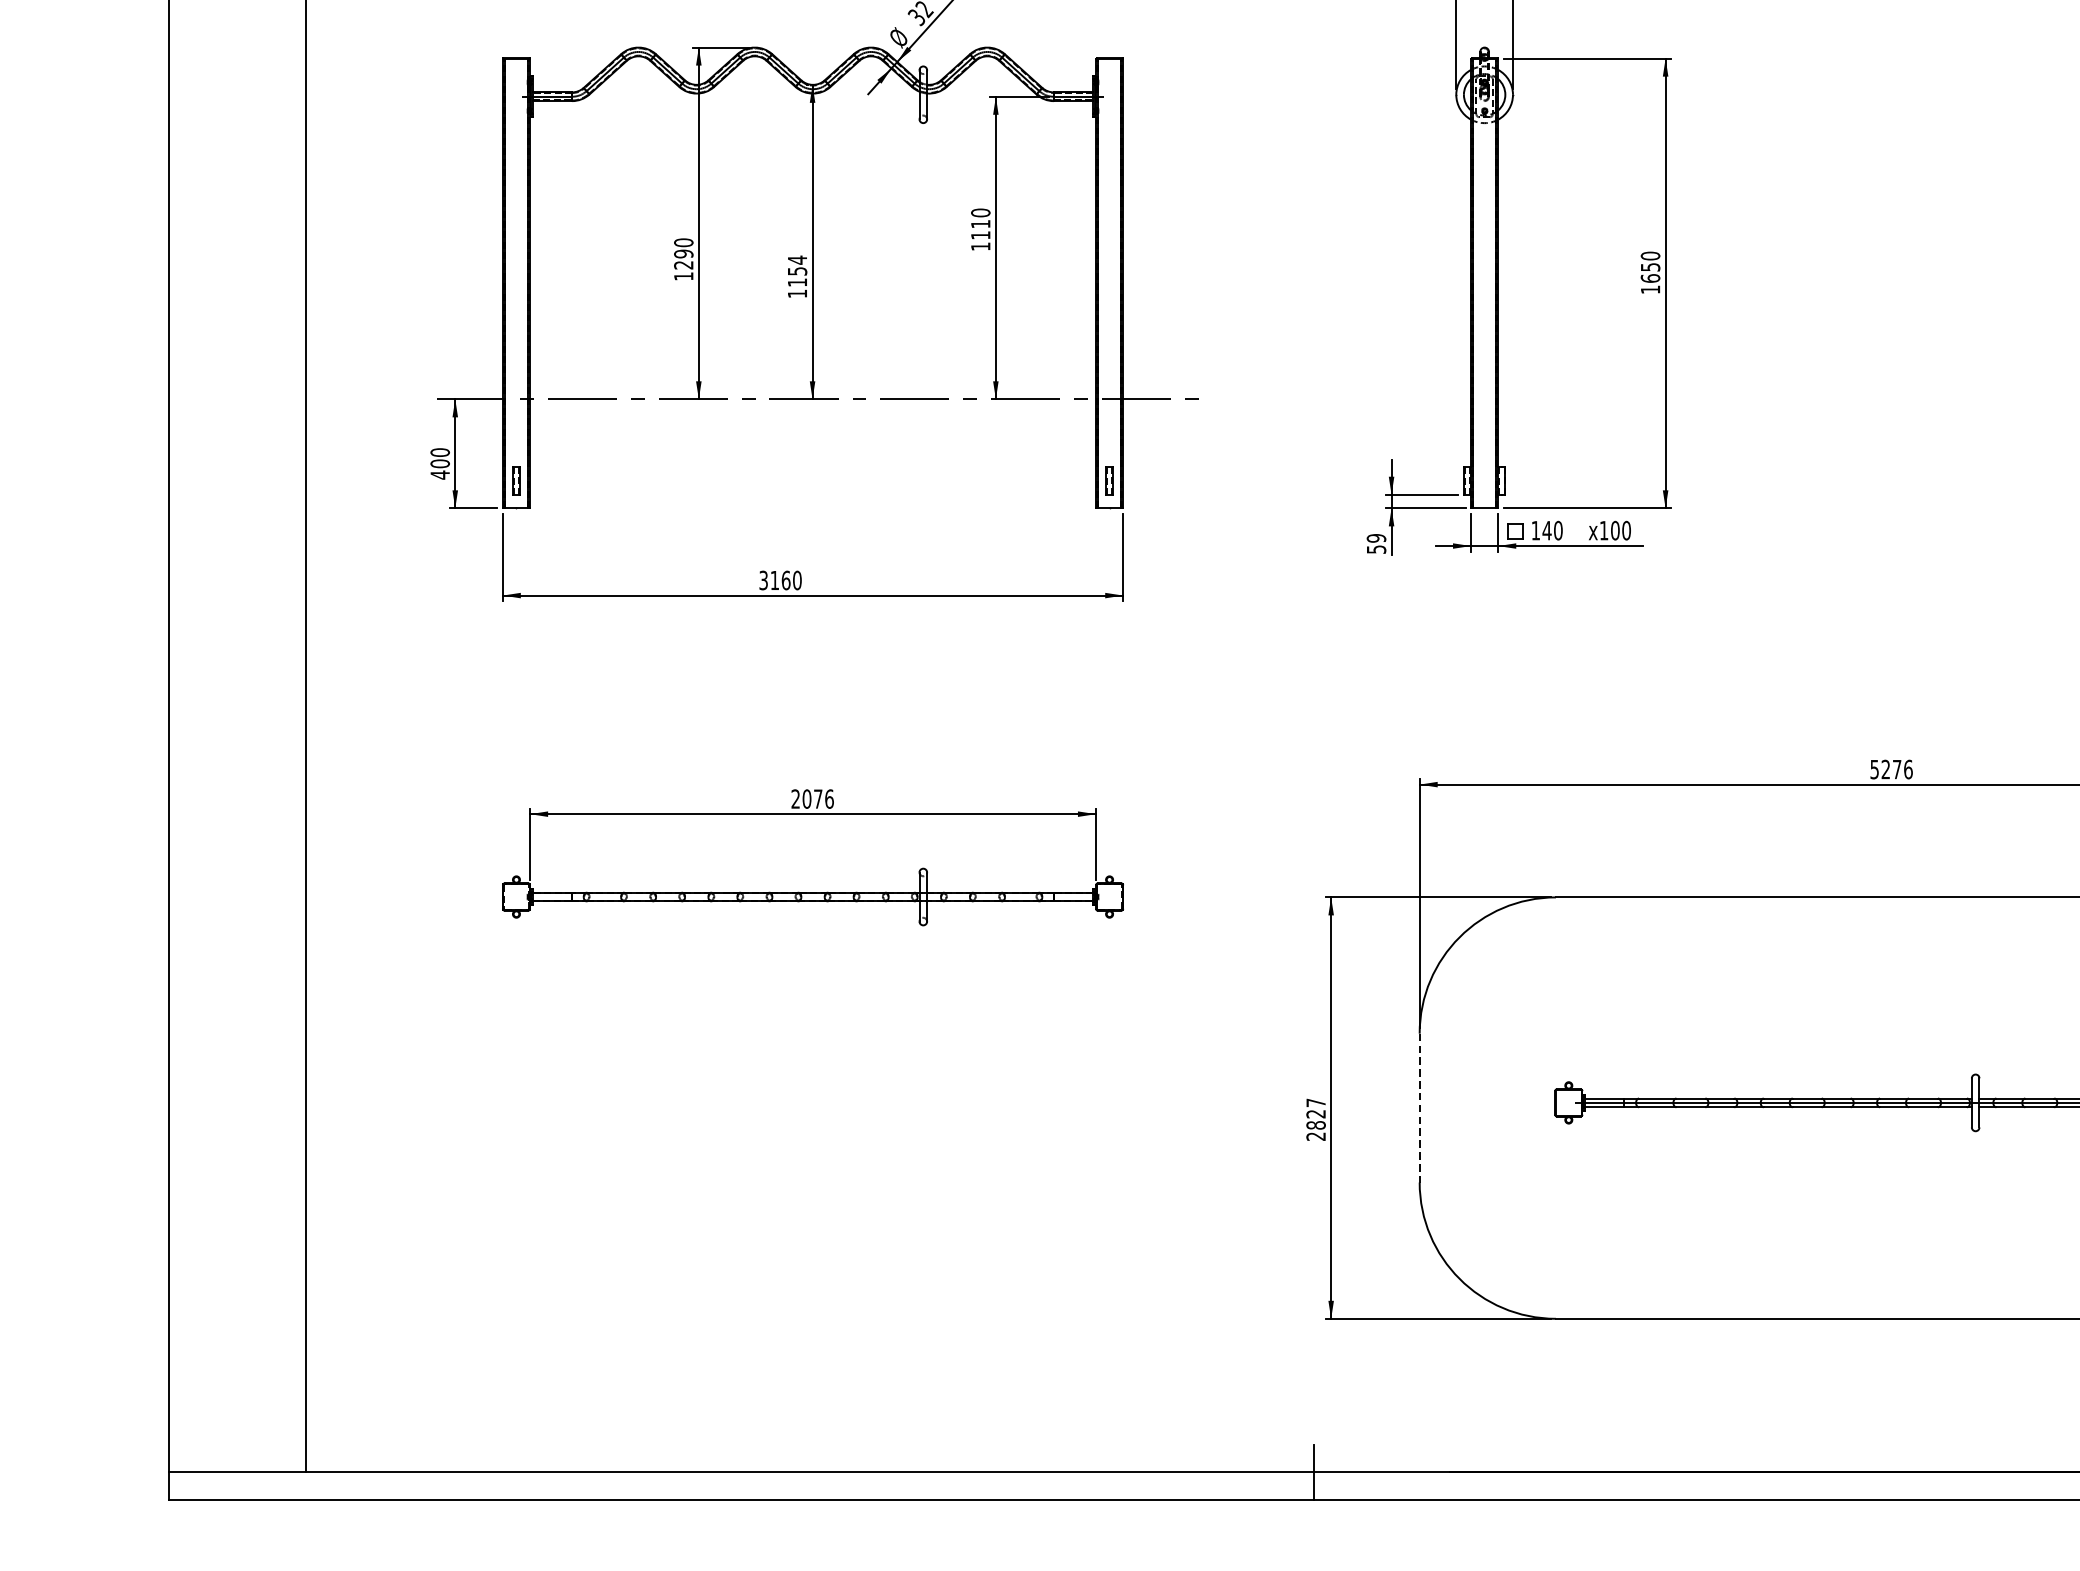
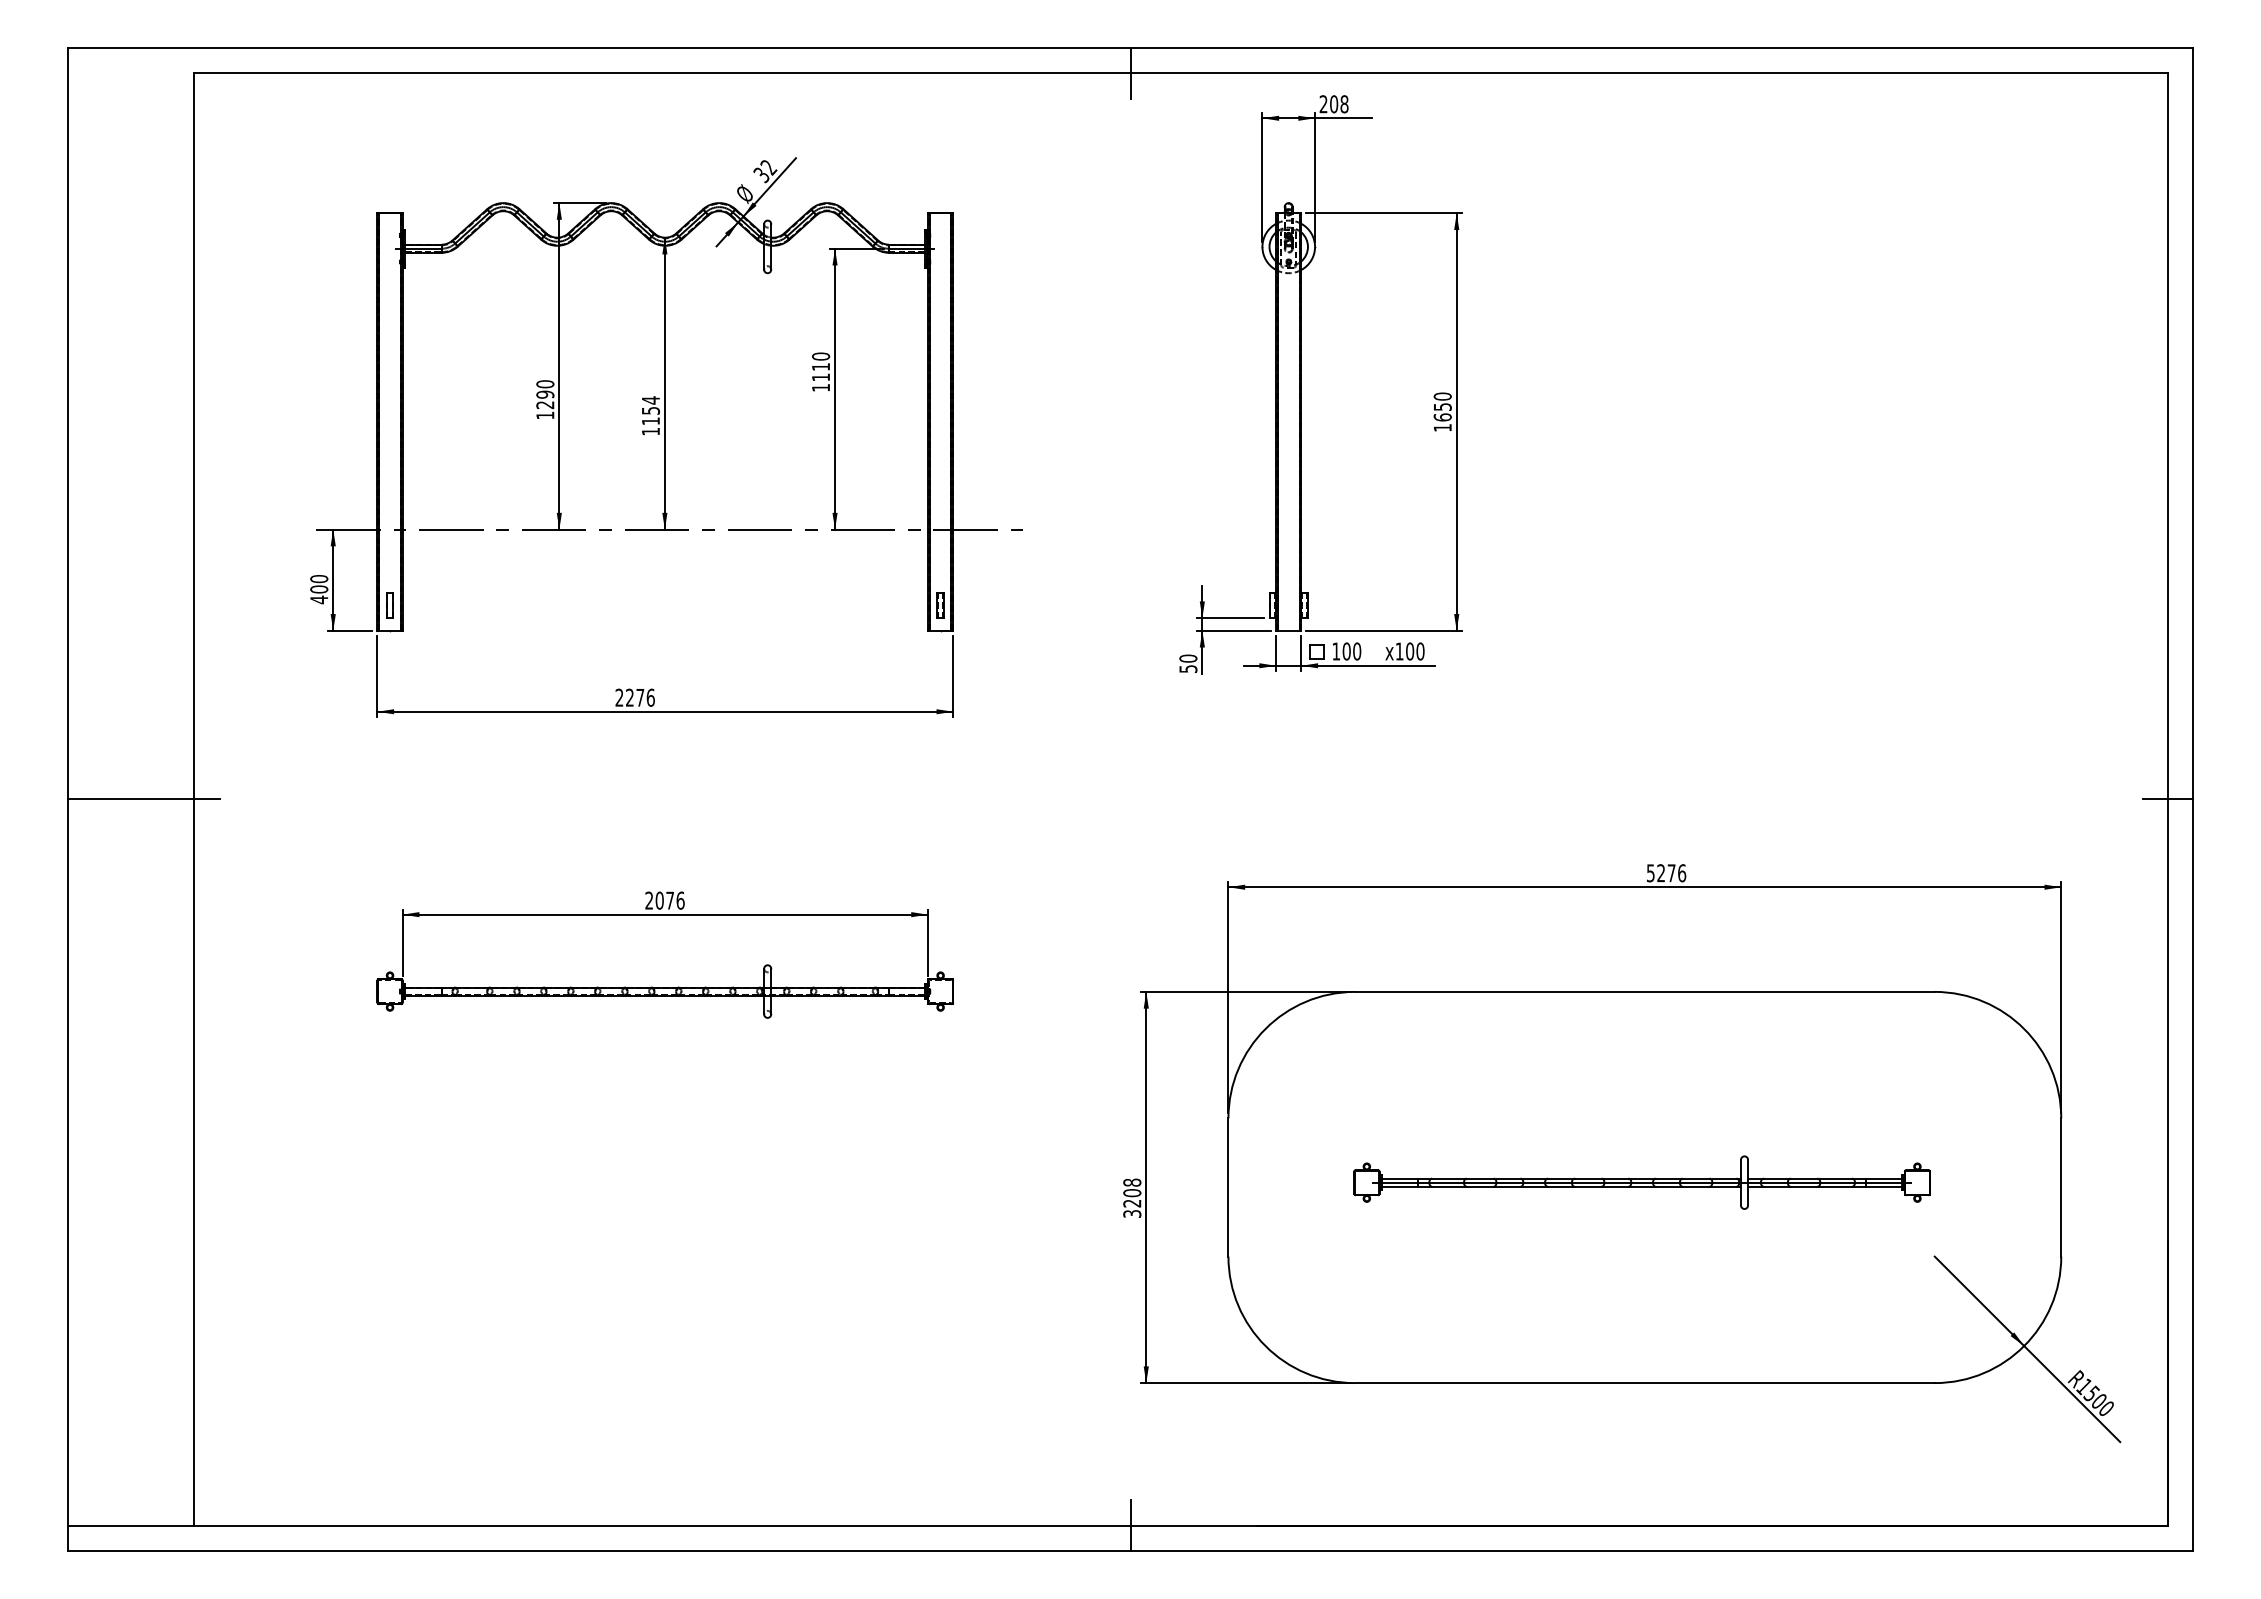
text: (1546, 530) -> (1346, 651), 140 -> 100
text: (1376, 538) -> (1188, 658), 59 -> 50
text: (779, 580) -> (634, 697), 3160 -> 2276
line: (250, 690) -> (143, 799), added
line: (1419, 1109) -> (1228, 1188), dashed -> solid
text: (1316, 1118) -> (1132, 1197), 2827 -> 3208

